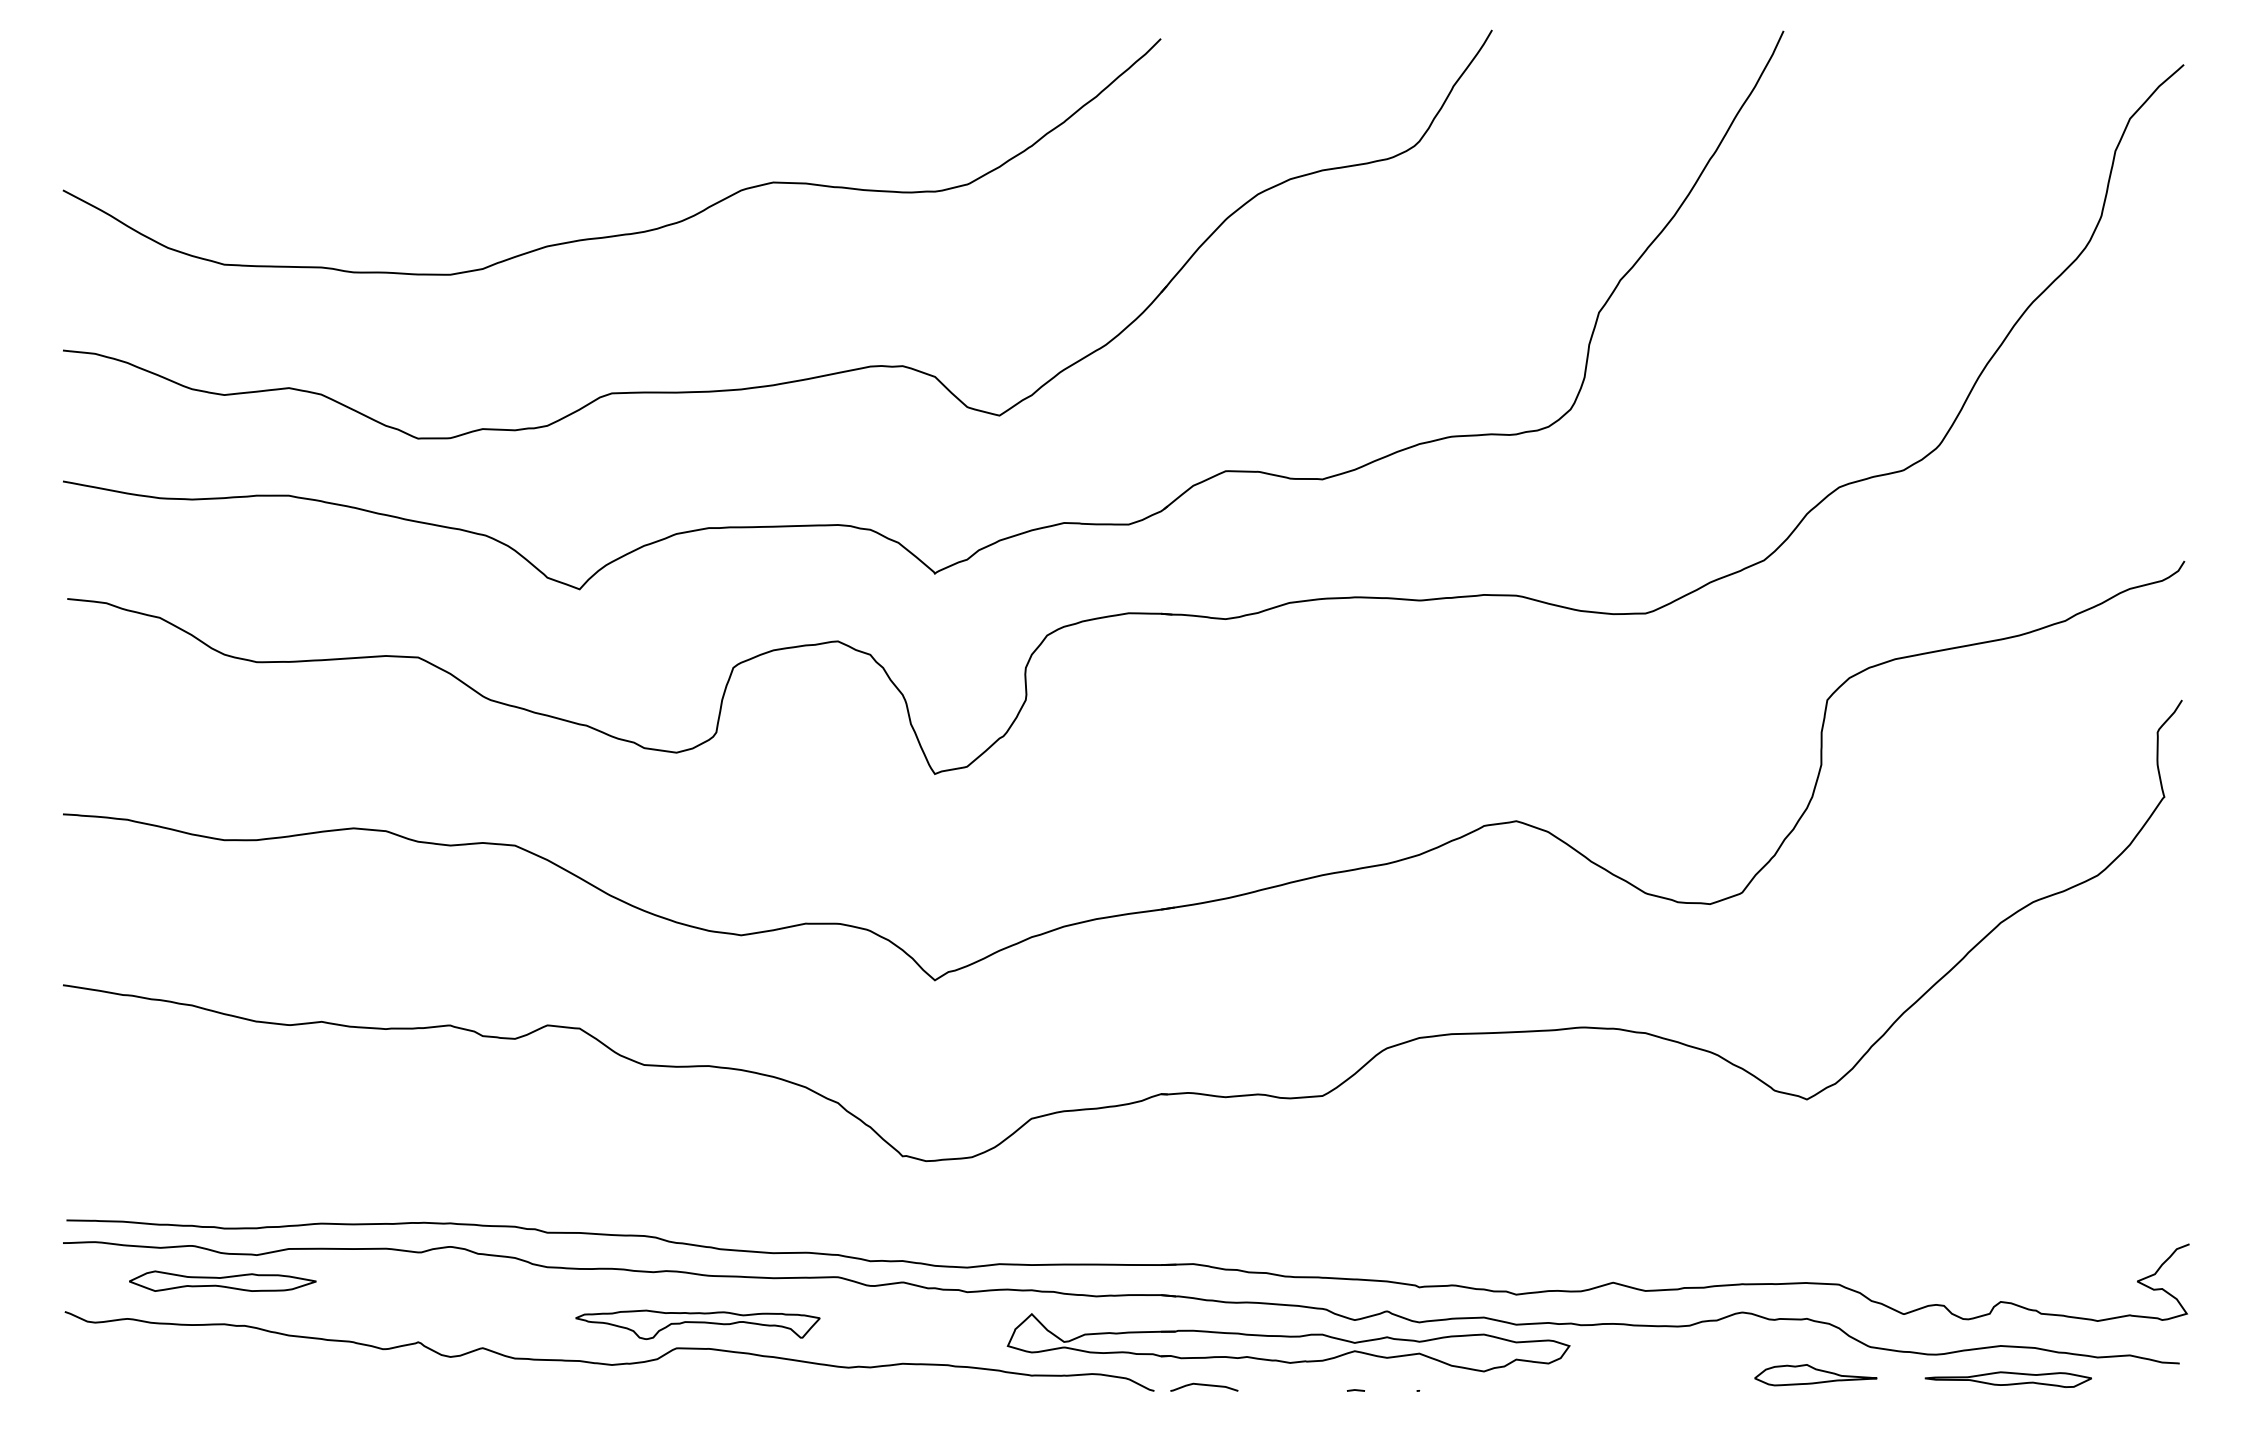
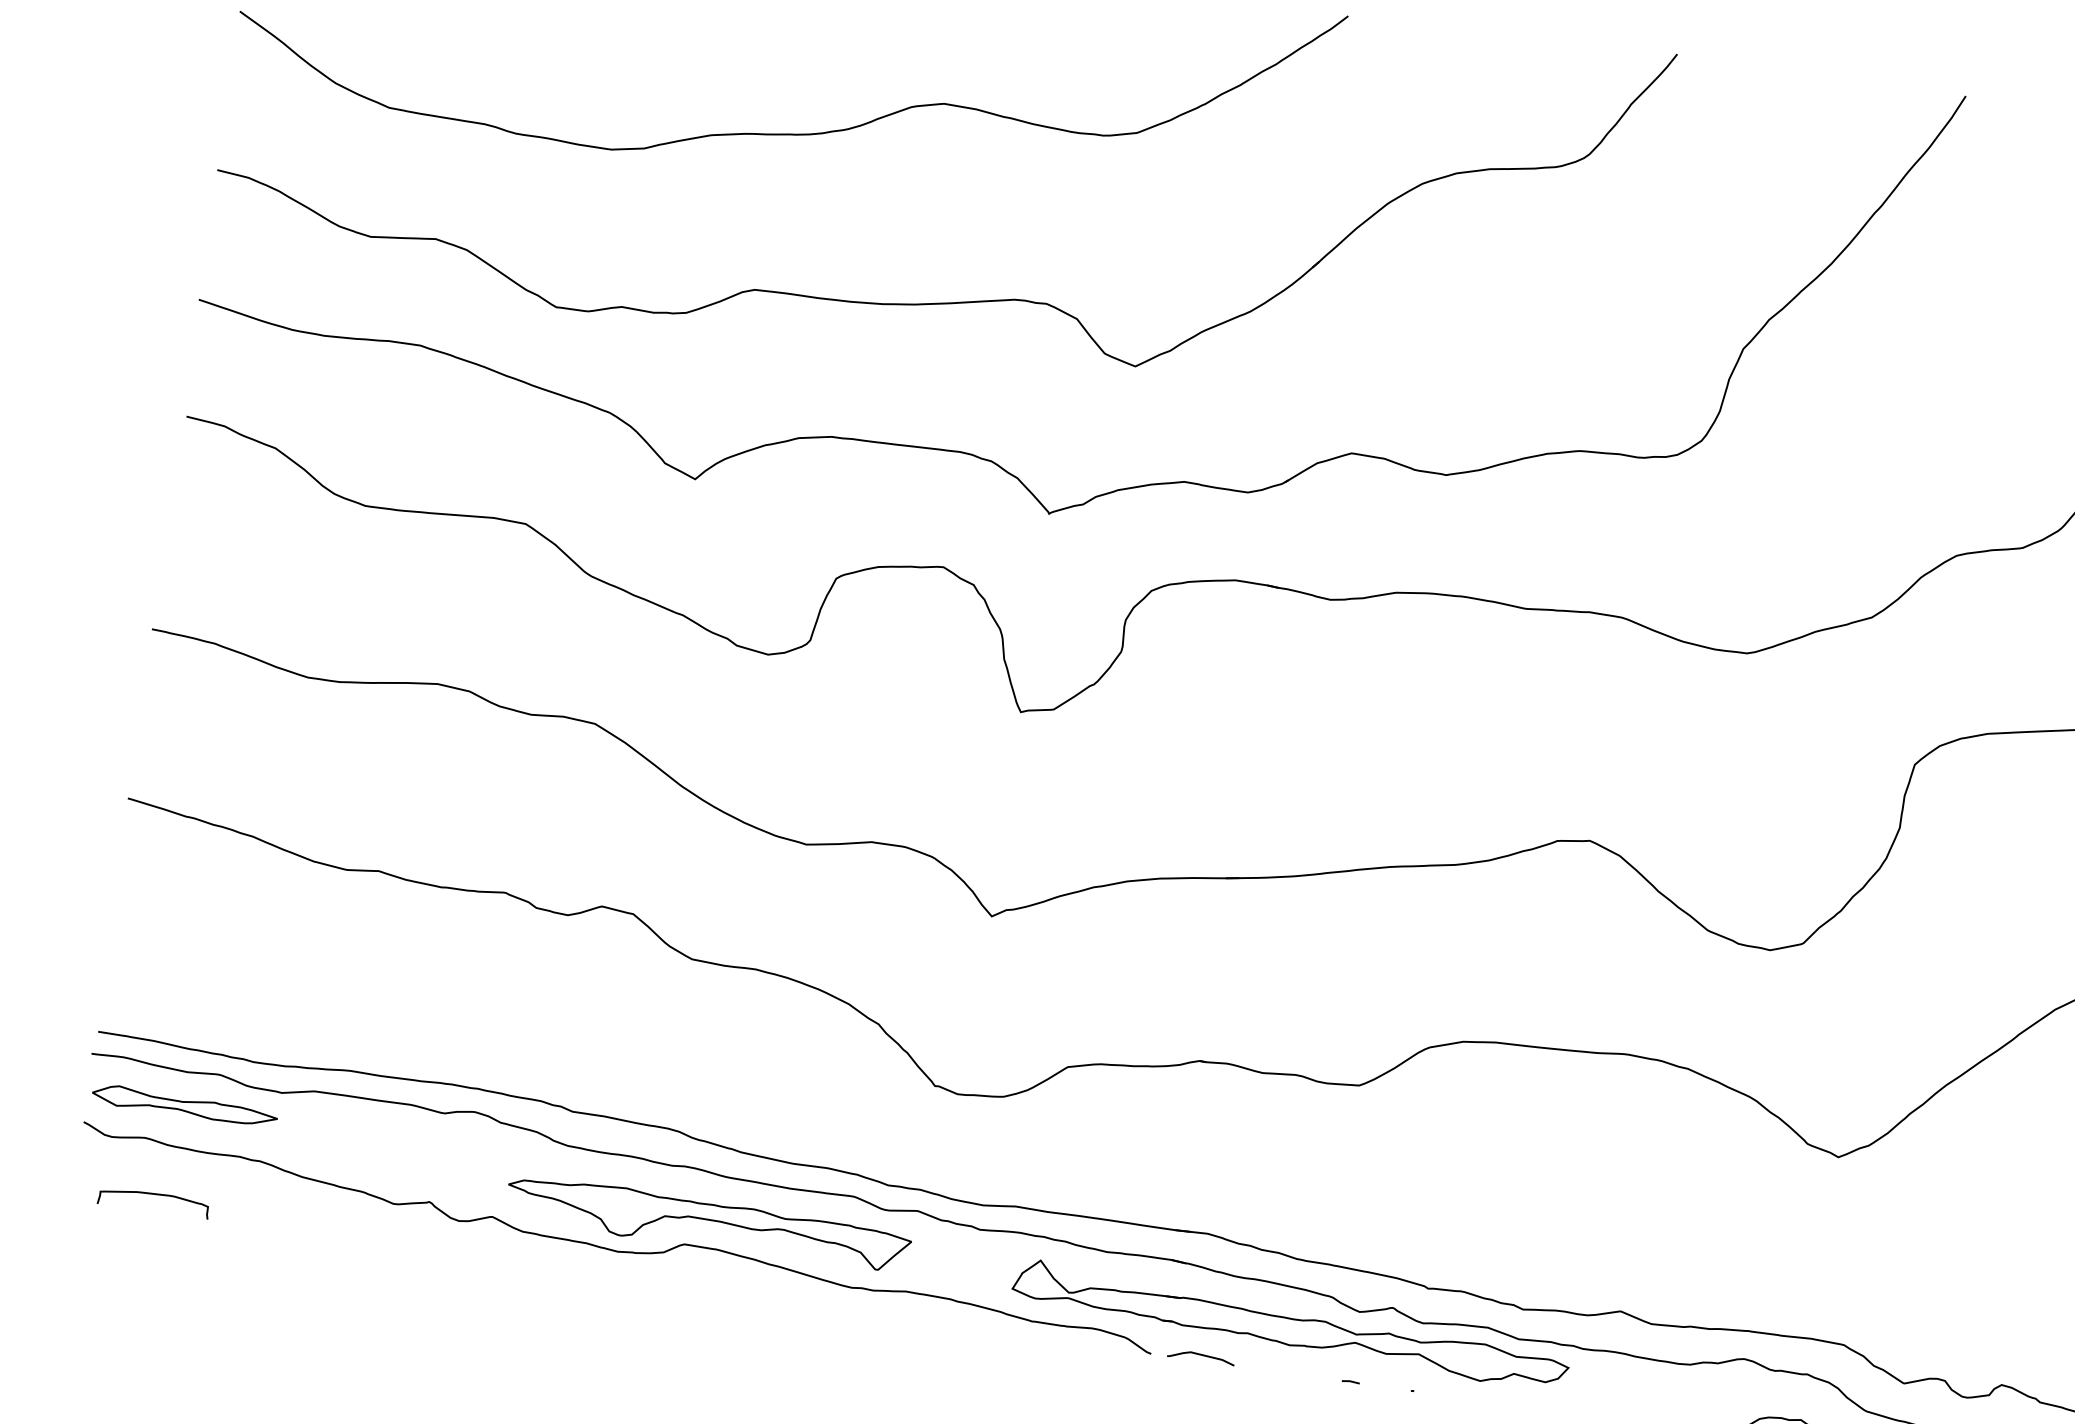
part: (222, 1280) -> (184, 1104), moved
part: (697, 1324) -> (708, 1223), size x1.67
curve: (144, 1374) -> (153, 1195), added

